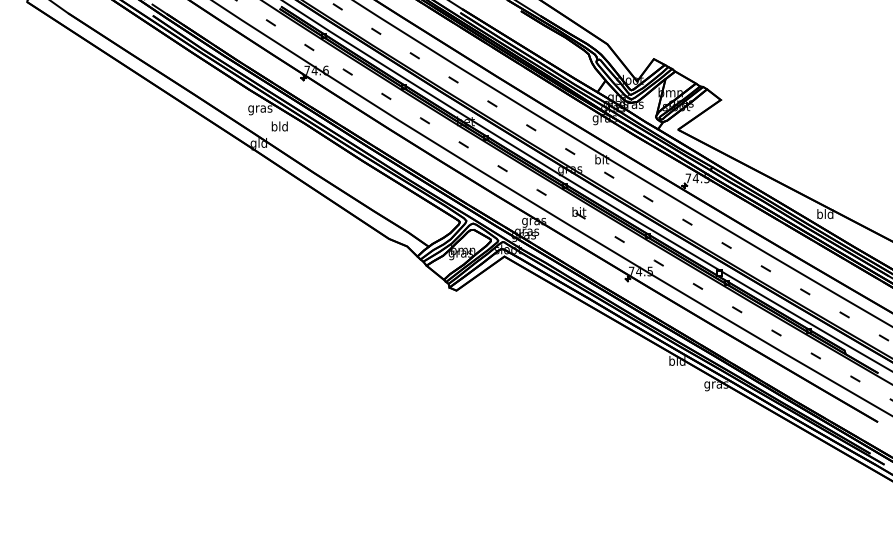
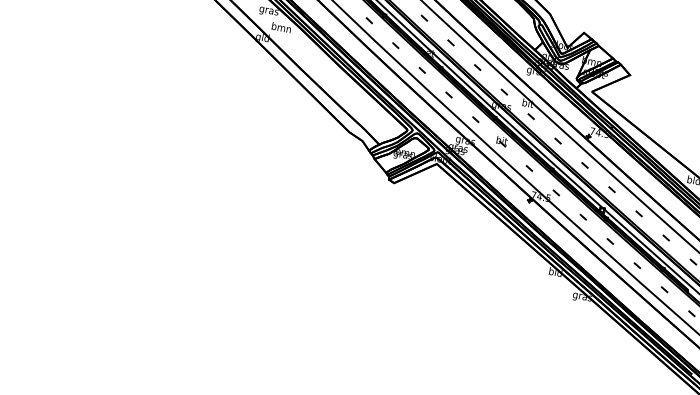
text: (279, 126) -> (281, 27), bld -> bmn

